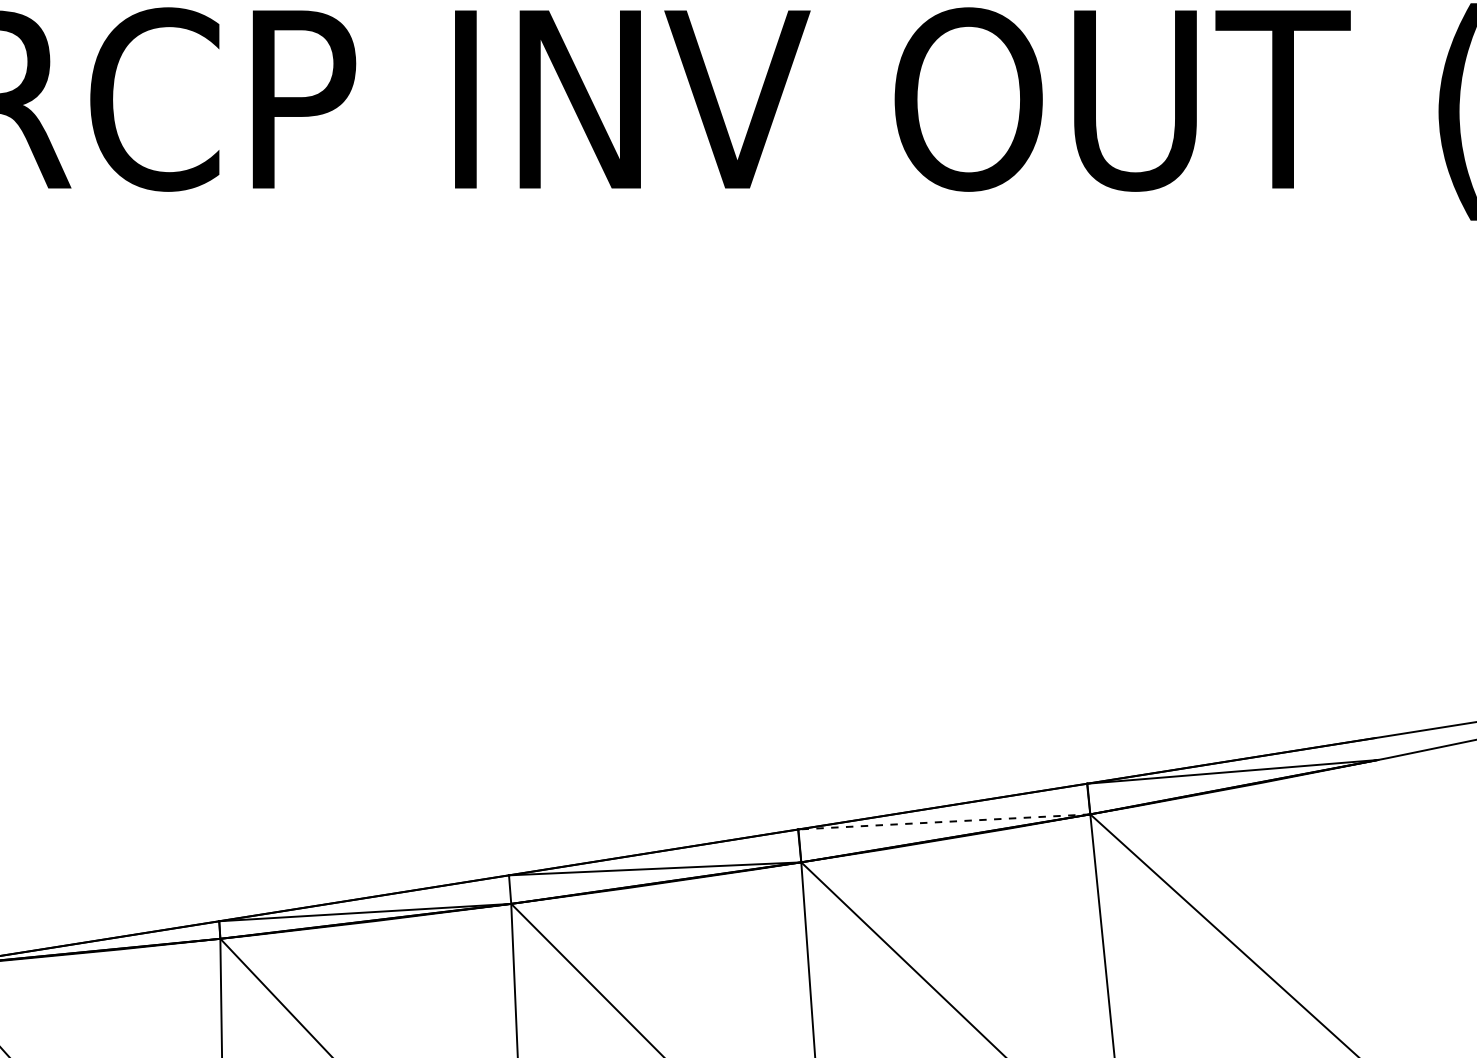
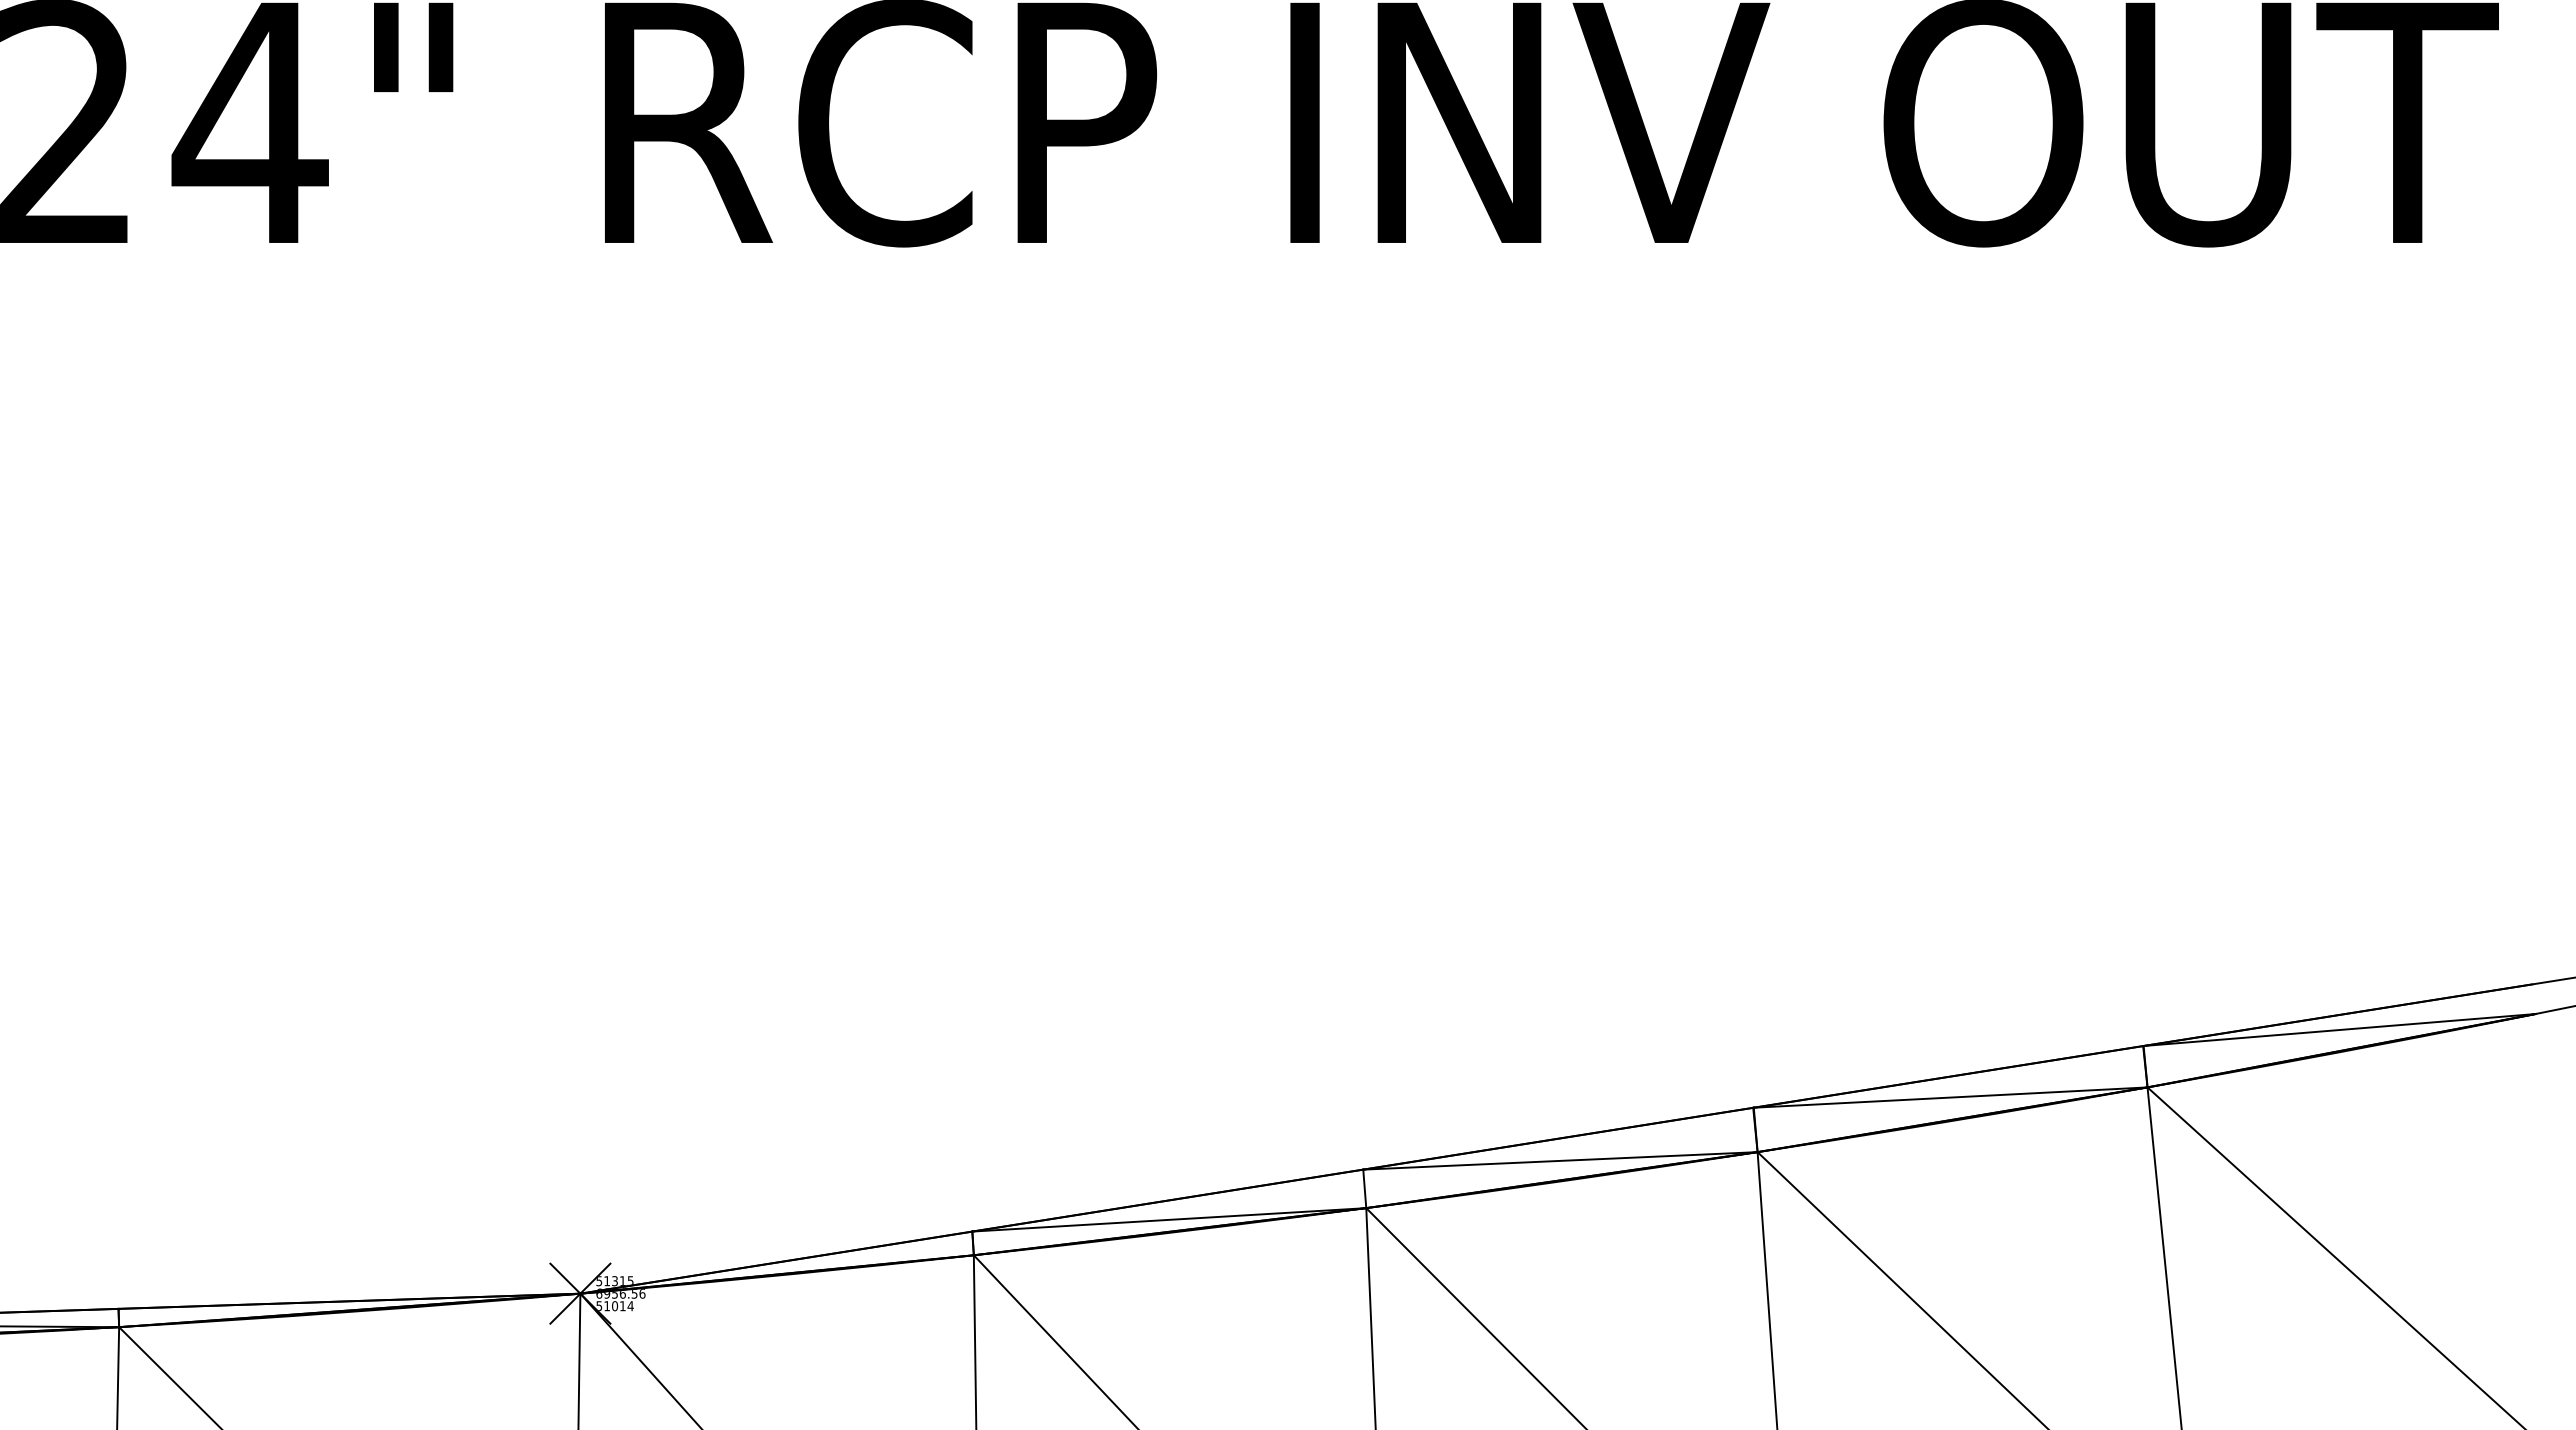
line: (944, 821) -> (1950, 1097), dashed -> solid

